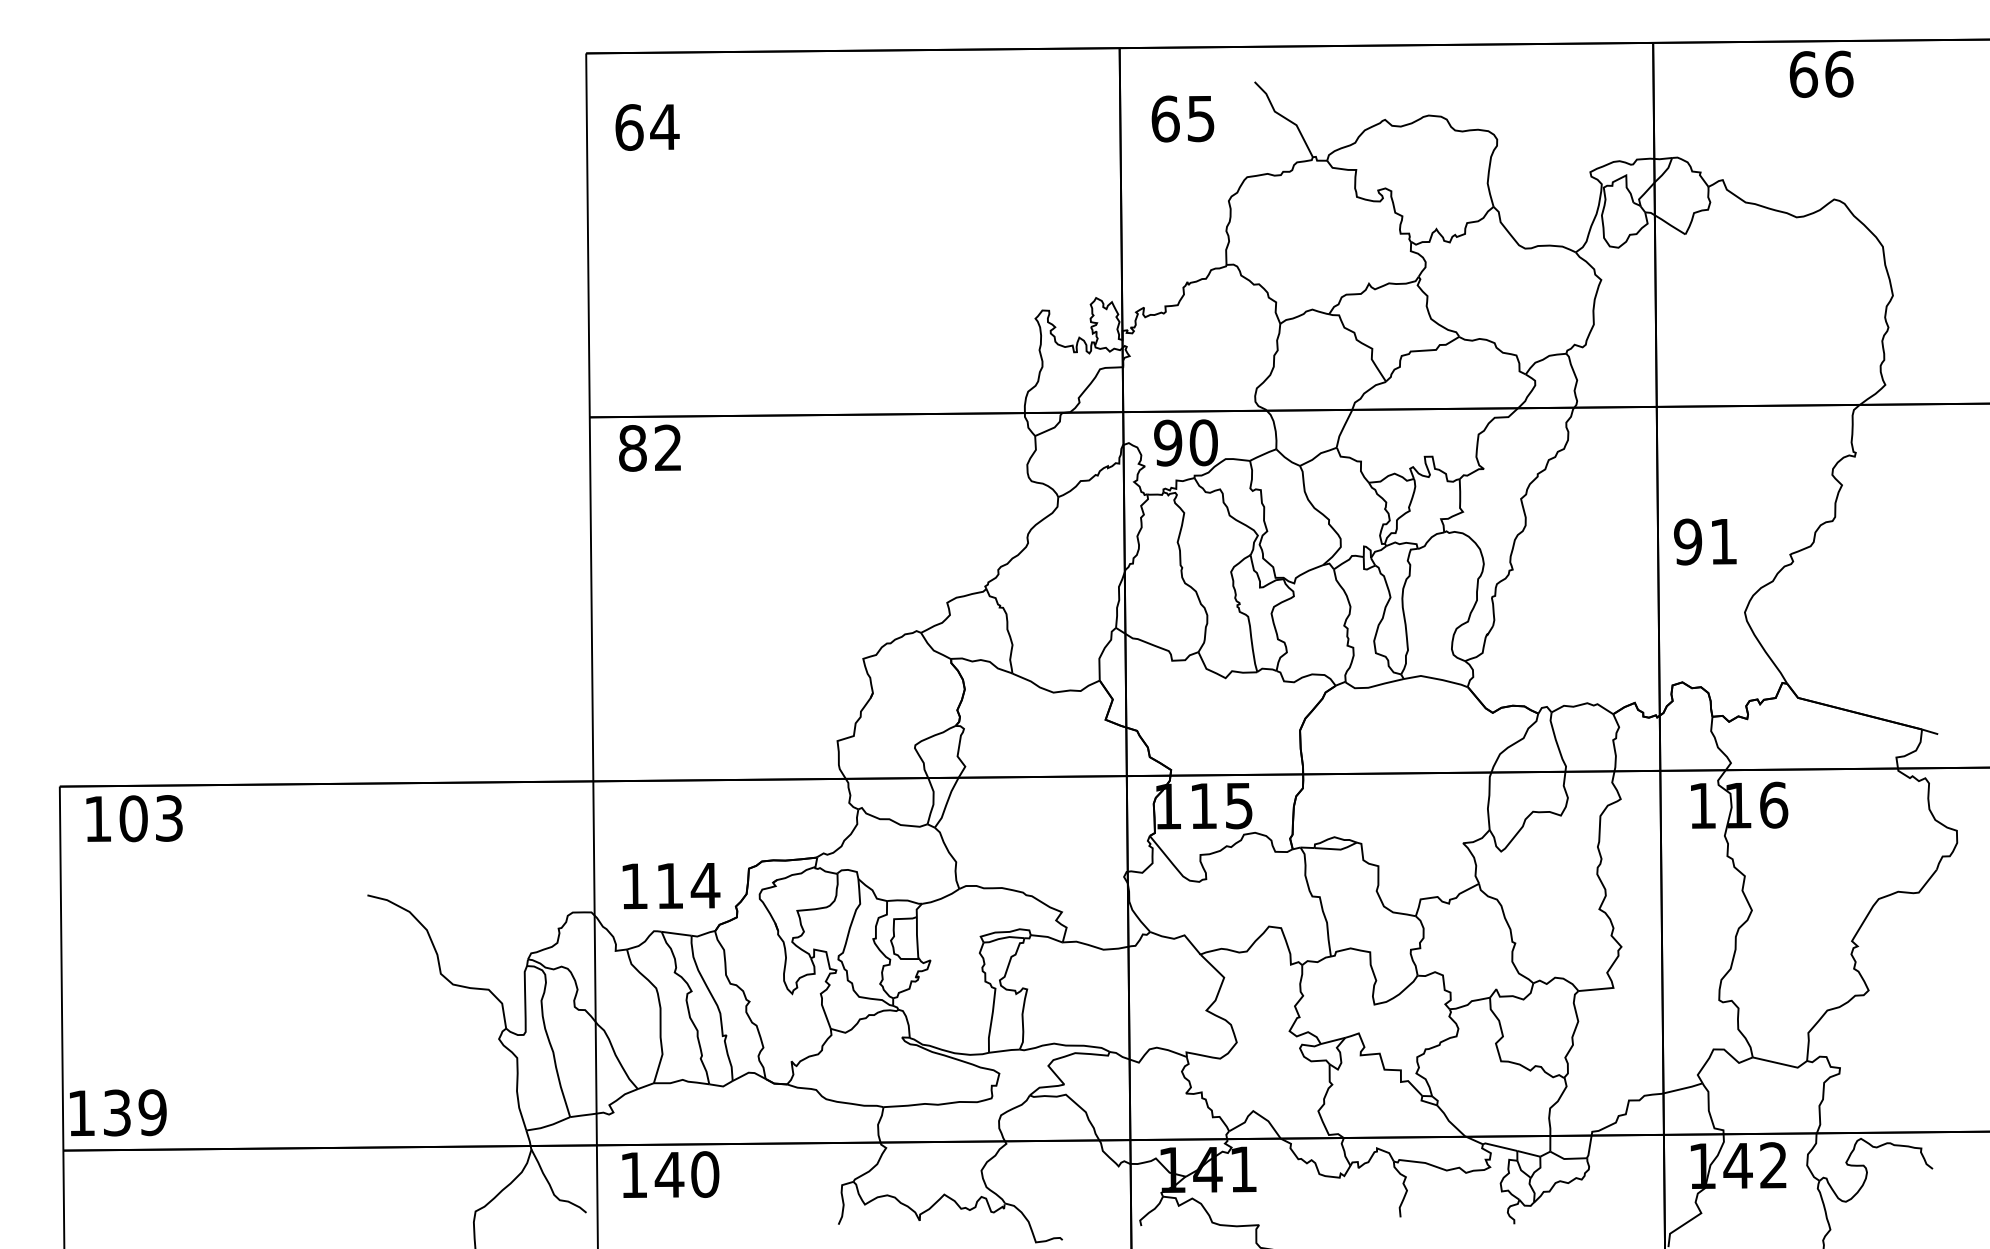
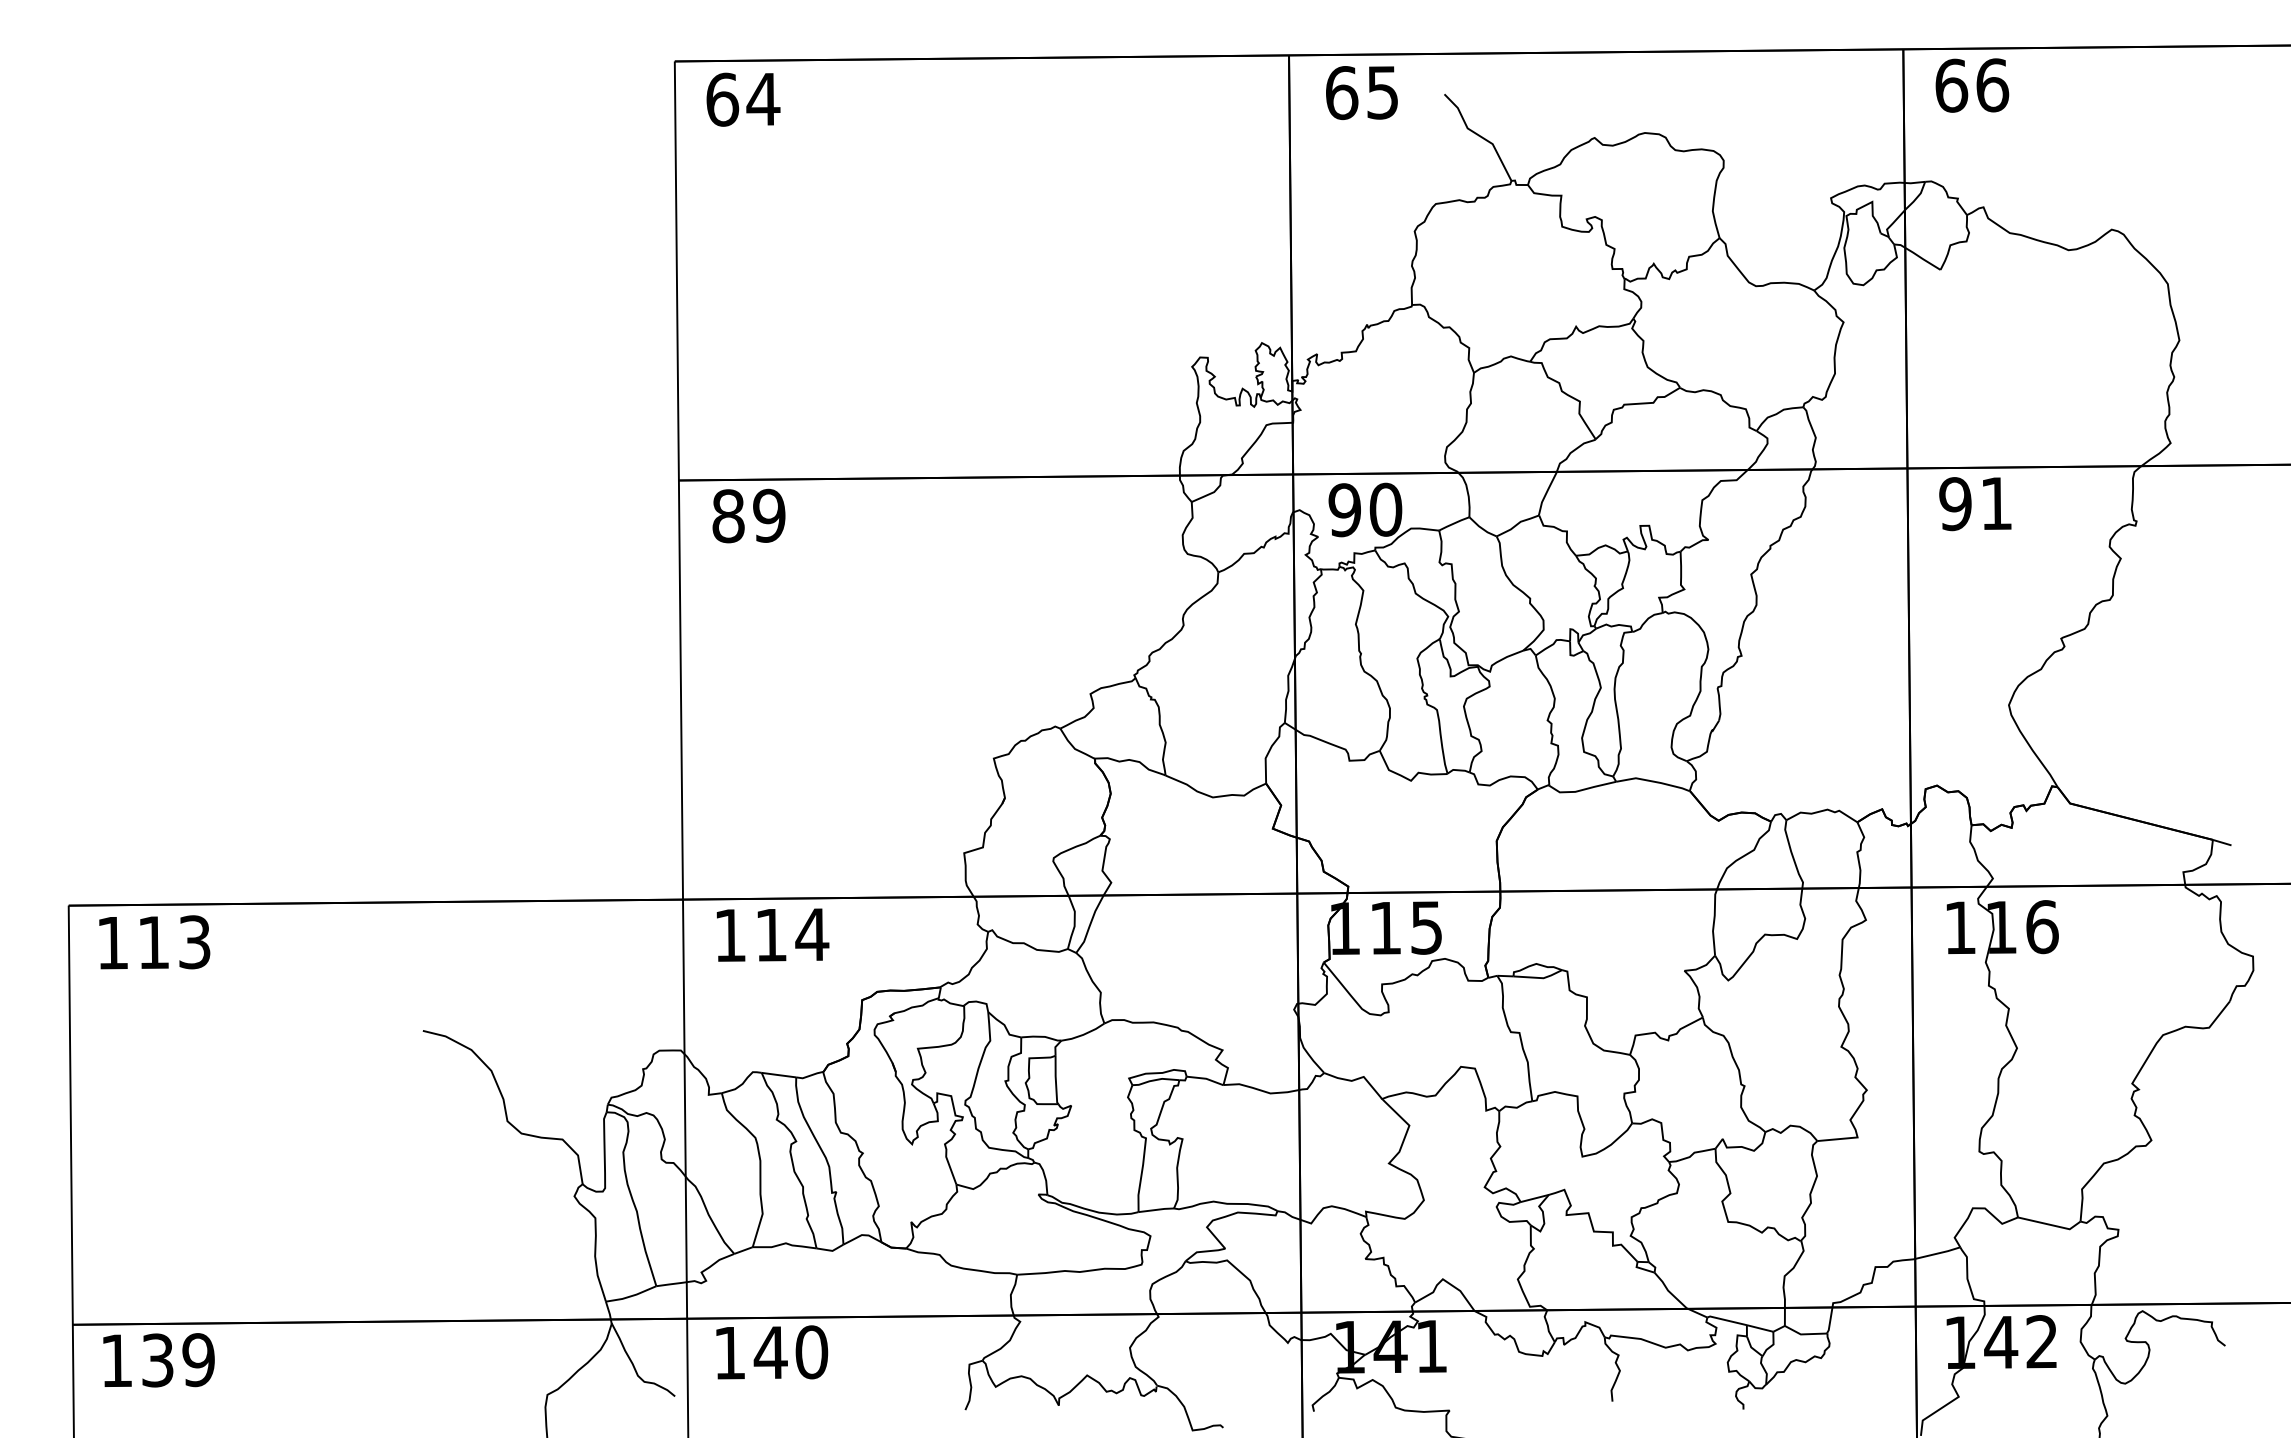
text: (1821, 74) -> (1972, 85), moved
text: (1182, 118) -> (1361, 92), moved
text: (647, 127) -> (743, 99), moved
text: (668, 447) -> (769, 515), 82 -> 89
text: (1705, 542) -> (1975, 504), moved
text: (133, 818) -> (153, 942), 103 -> 113
text: (671, 885) -> (772, 934), moved
text: (117, 1113) -> (158, 1360), moved

